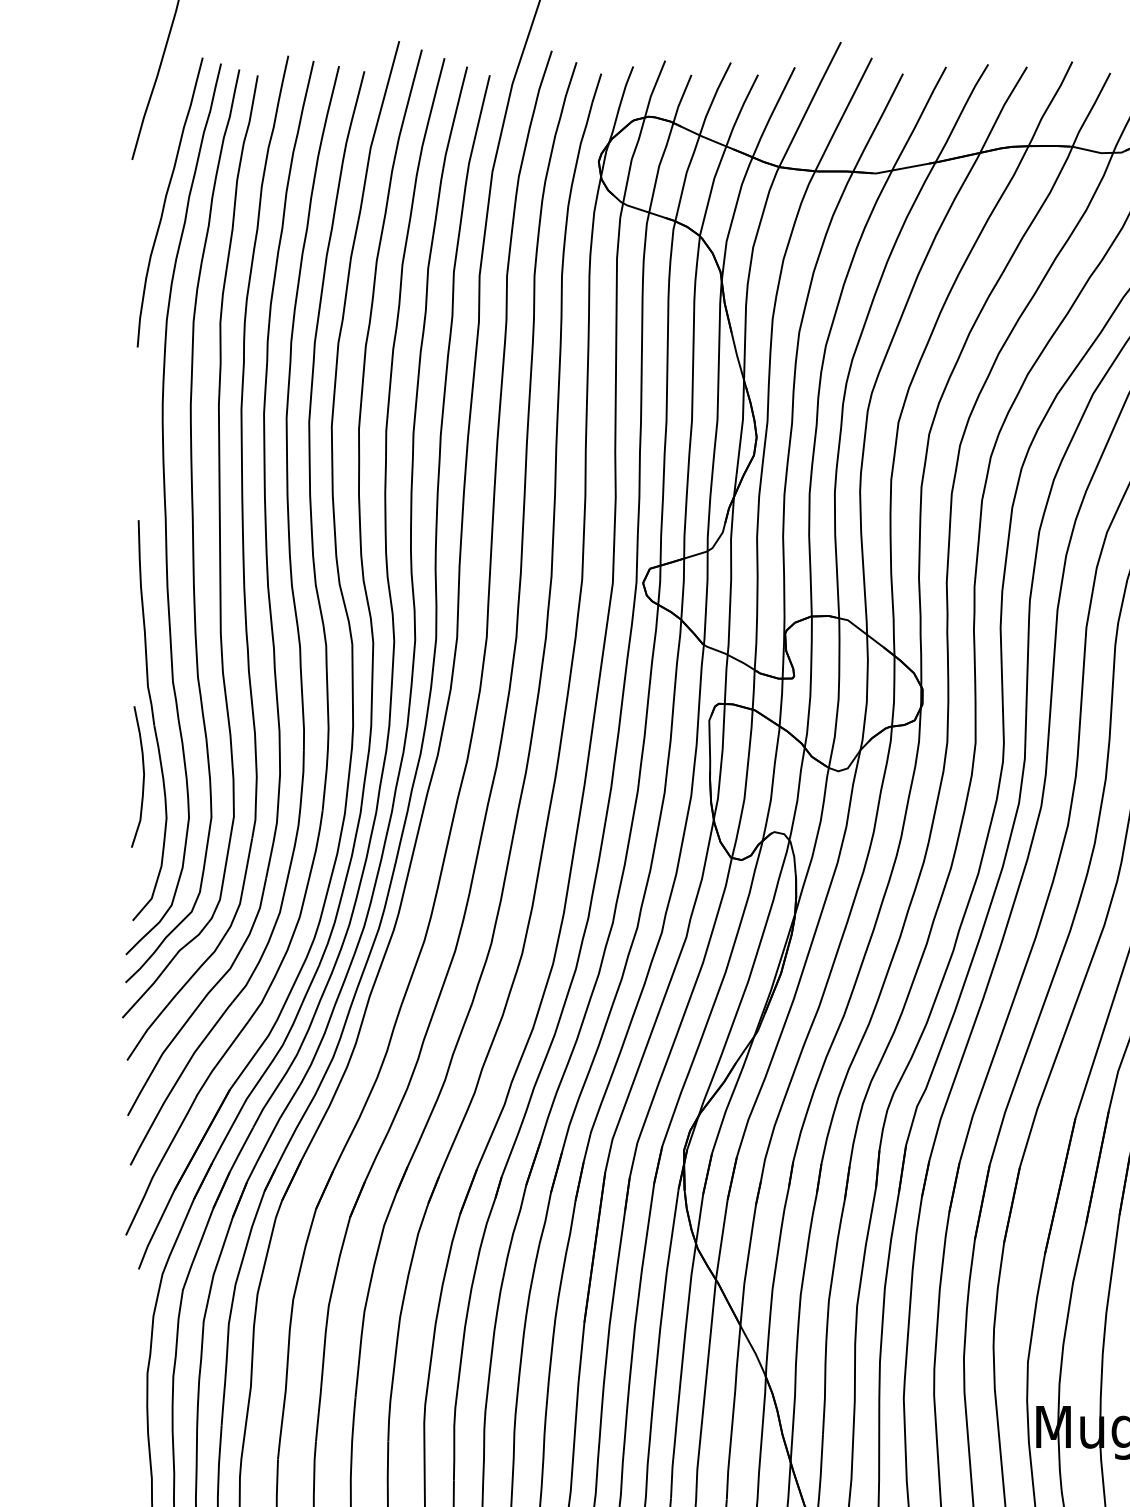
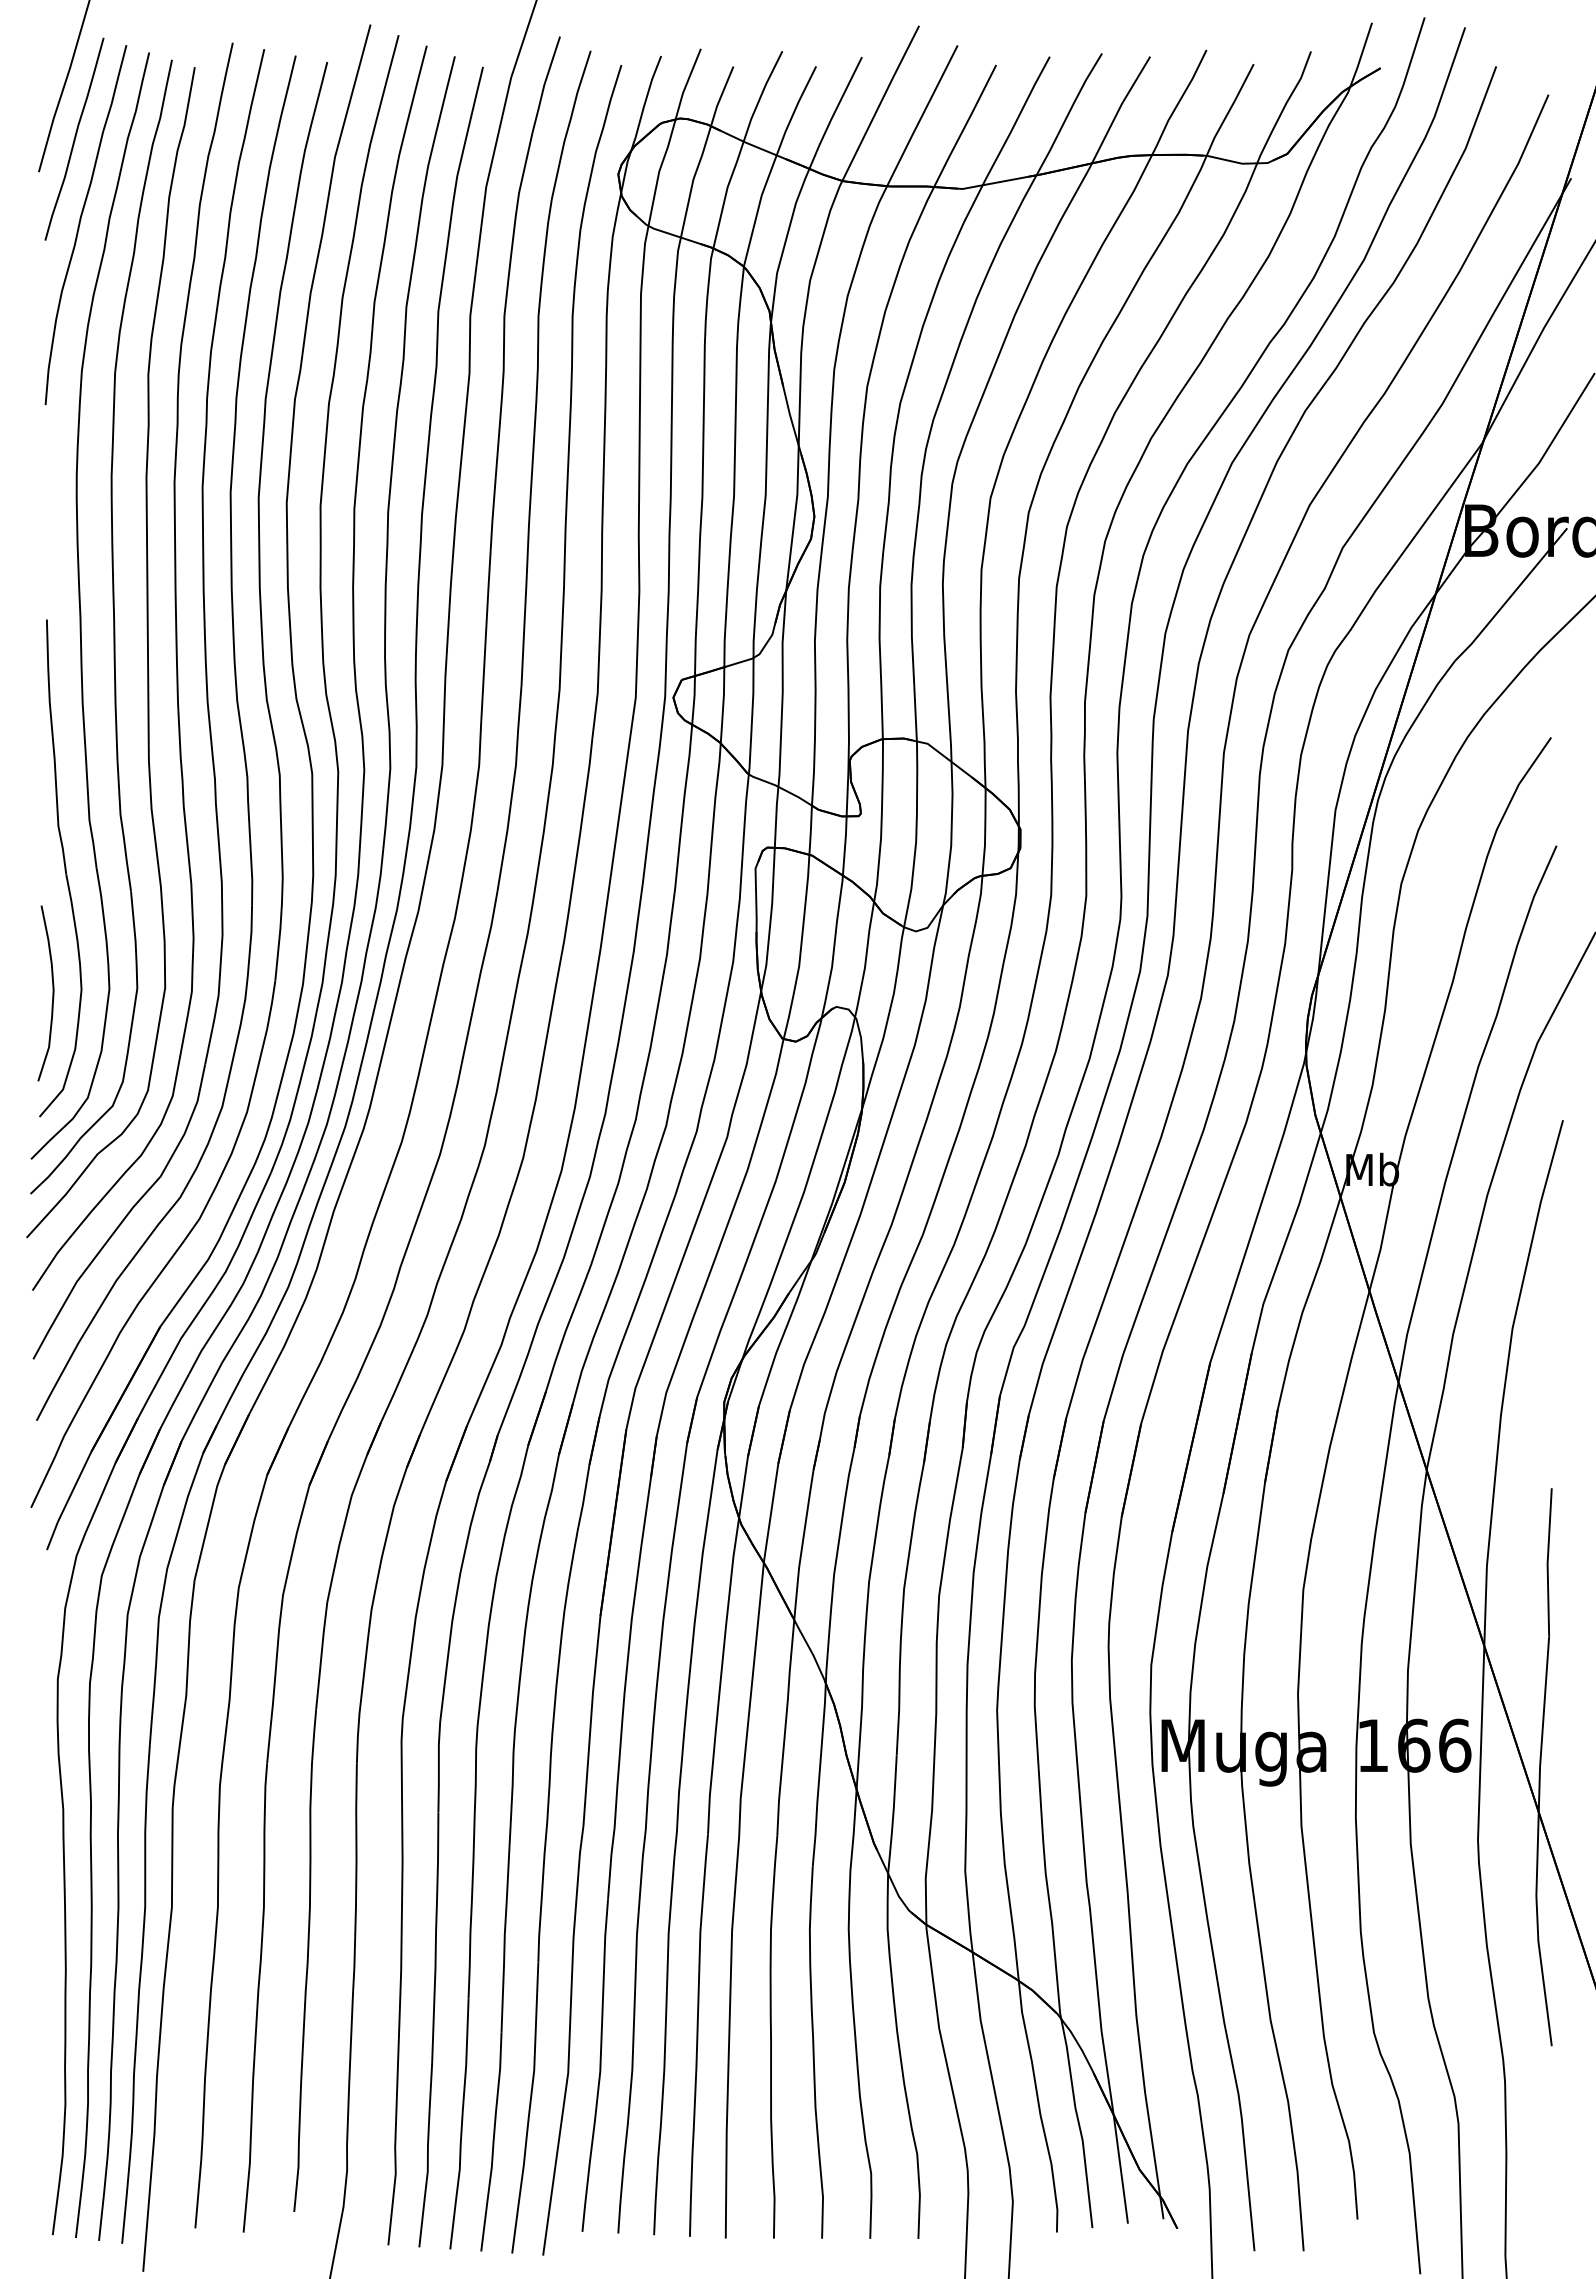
curve: (160, 132) -> (74, 138), added
curve: (143, 777) -> (52, 993), moved

